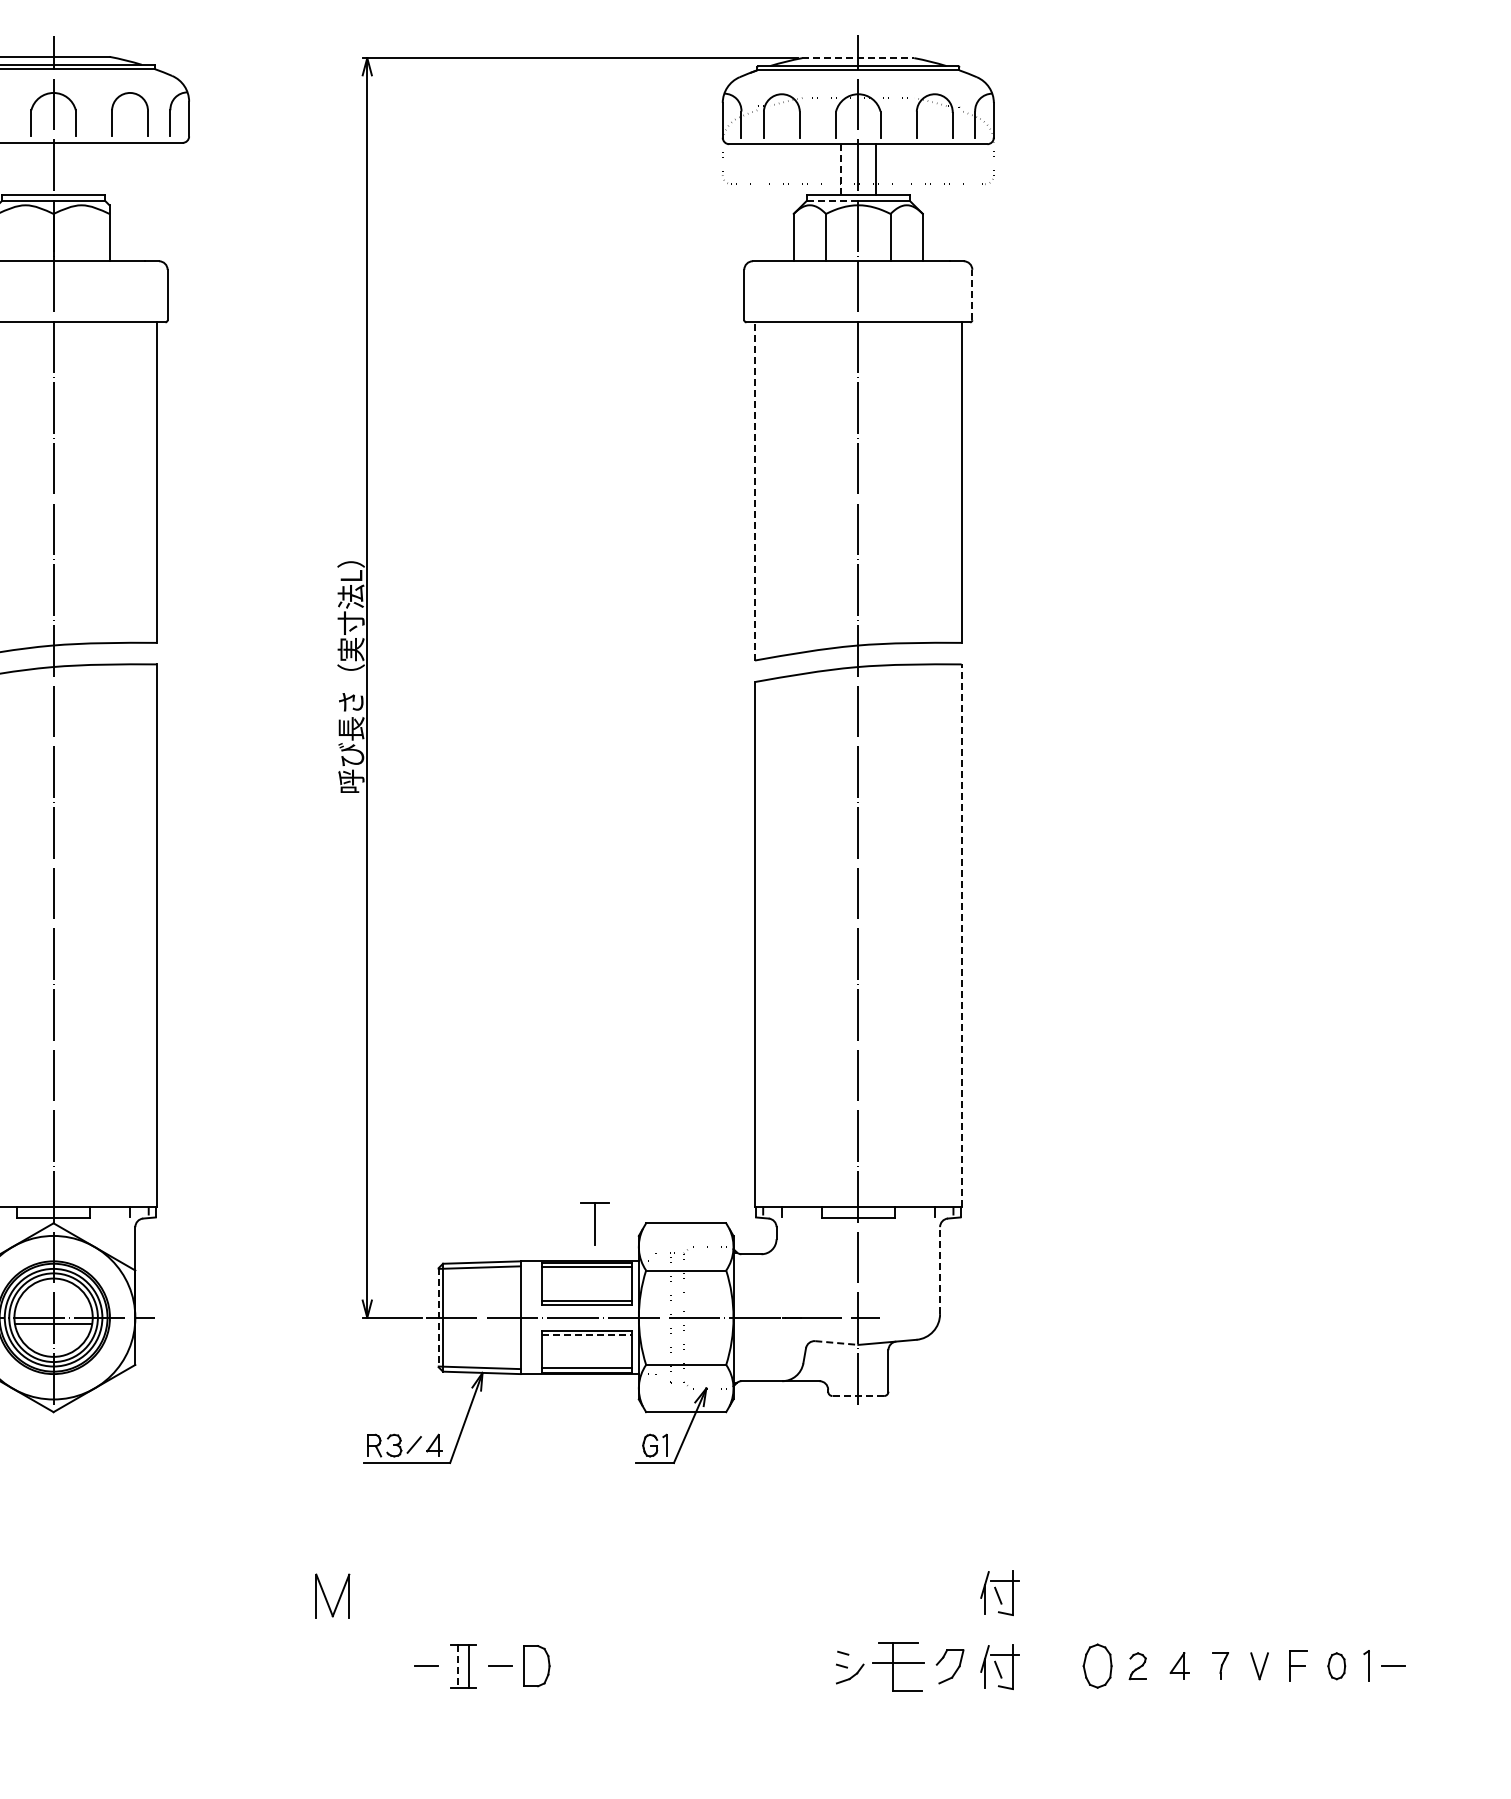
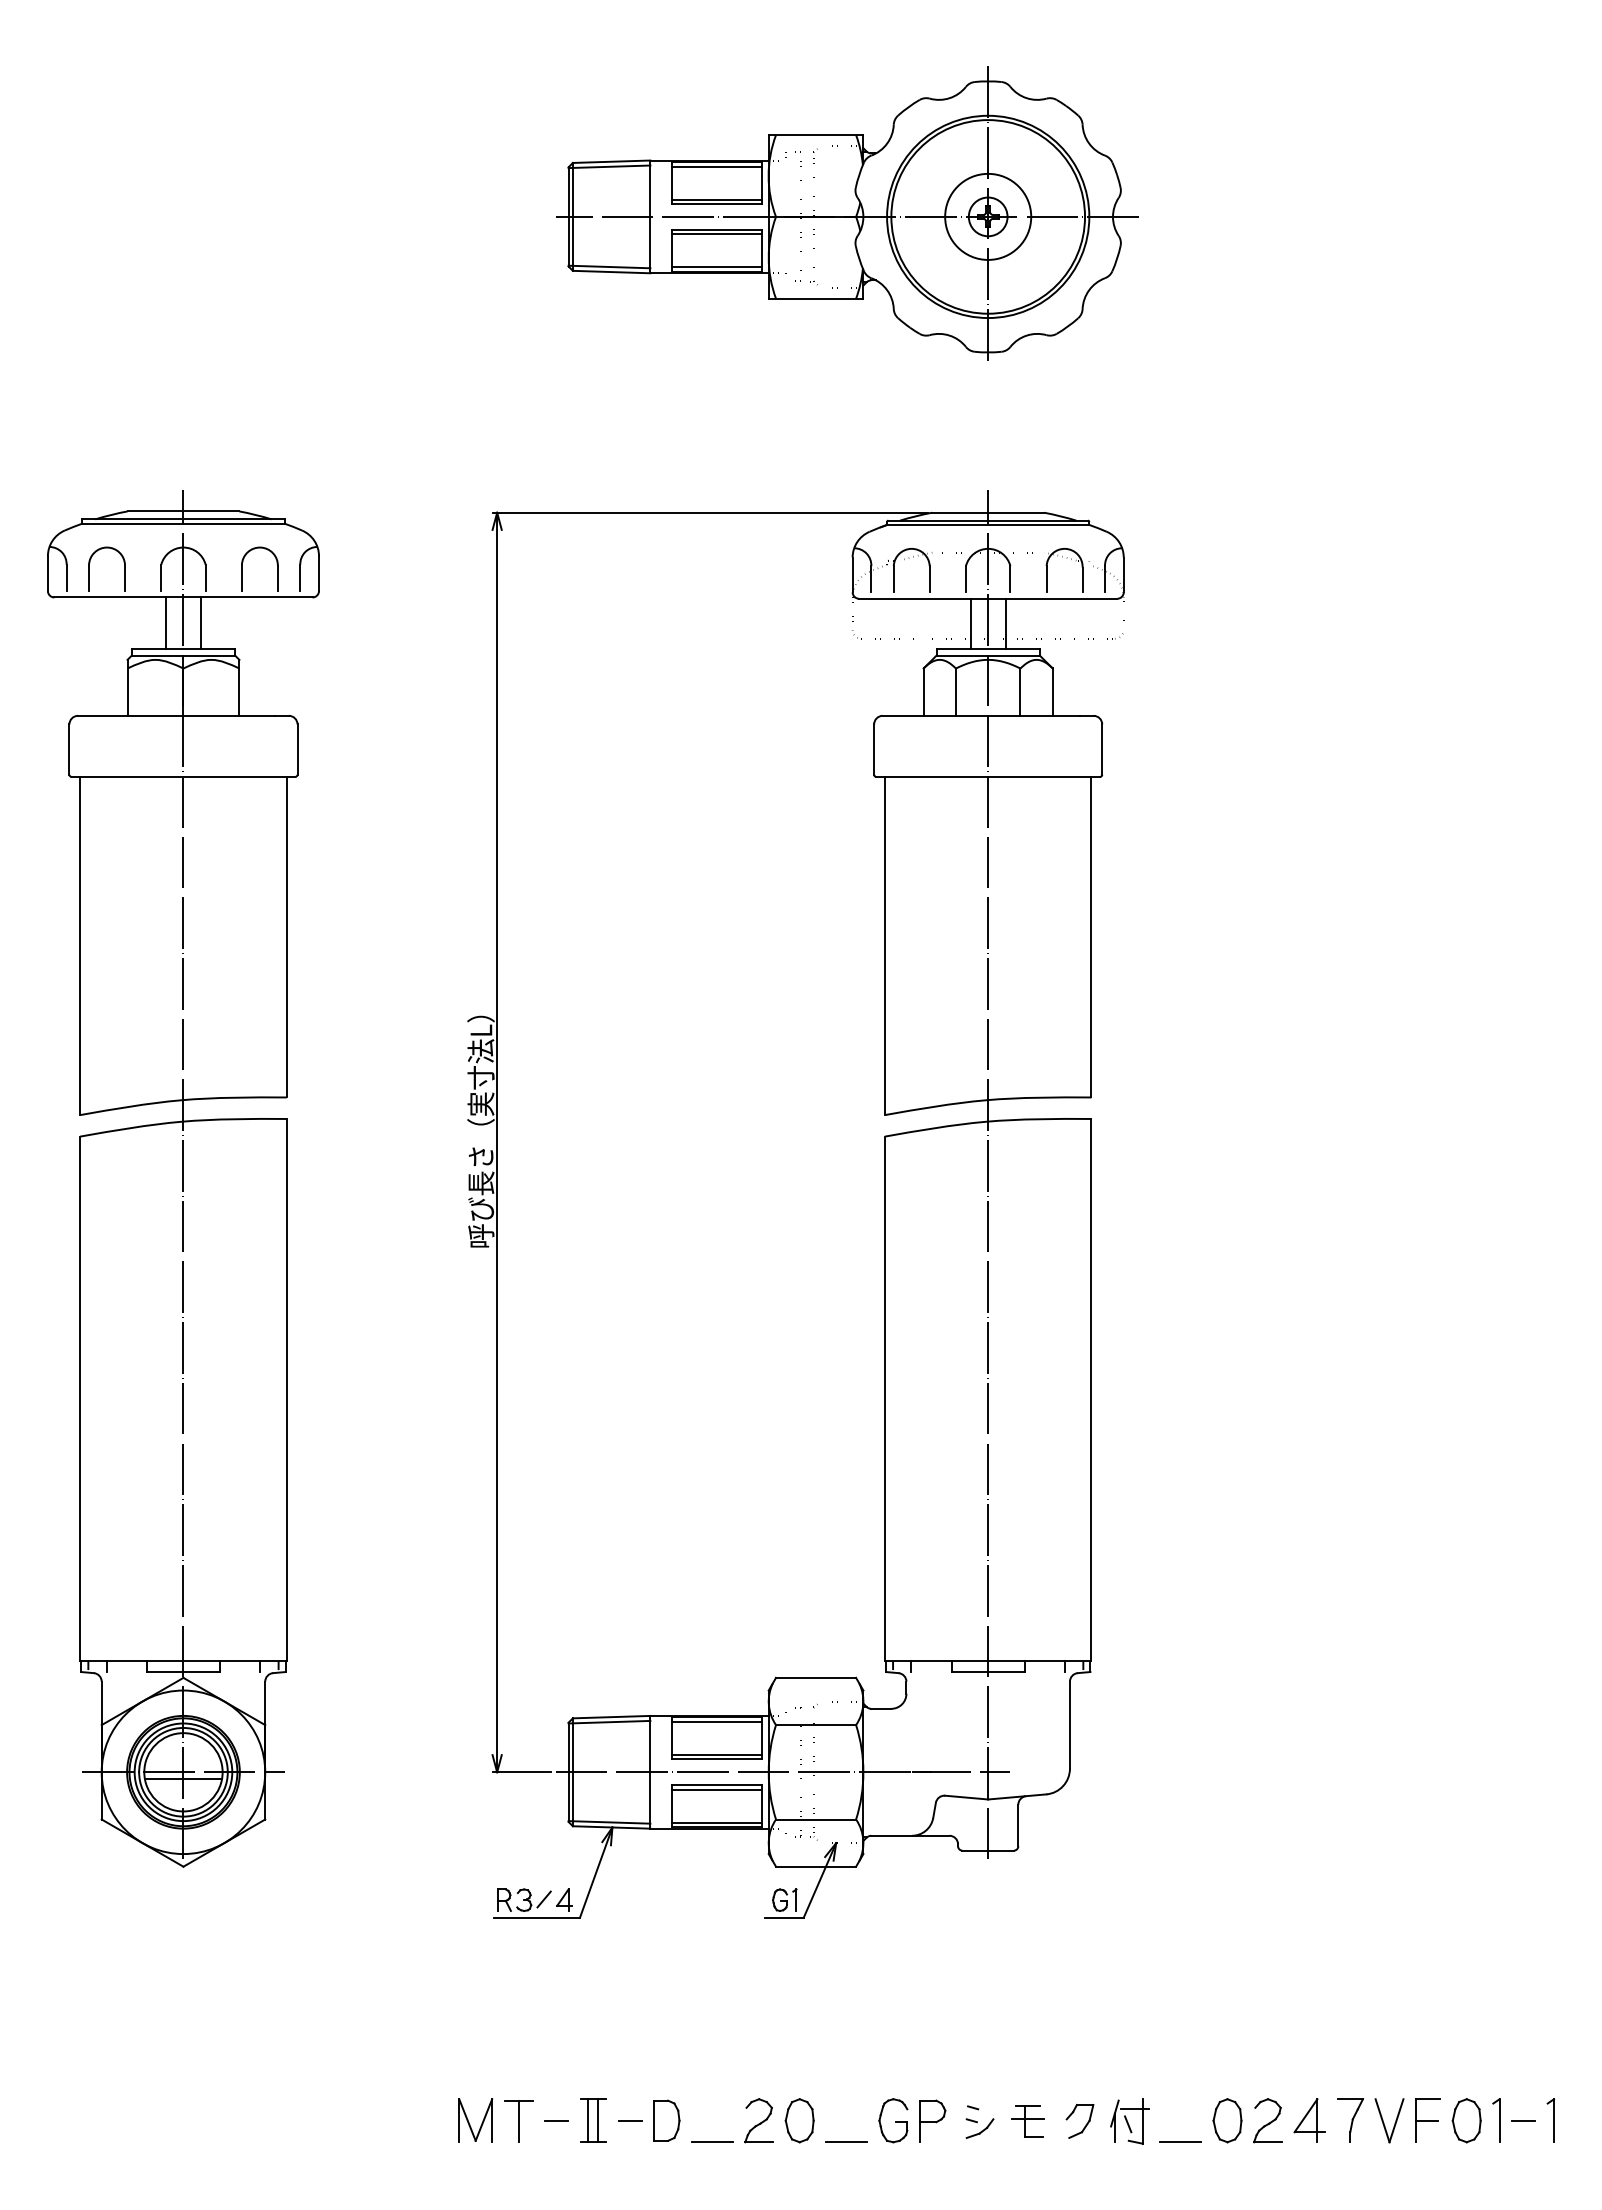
line: (858, 57) -> (988, 512), dashed -> solid
line: (36, 168) -> (166, 623), added
line: (70, 168) -> (200, 623), added
line: (840, 168) -> (970, 623), dashed -> solid
line: (832, 200) -> (962, 655), dashed -> solid
line: (972, 294) -> (1102, 749), dashed -> solid
line: (754, 490) -> (884, 945), dashed -> solid
line: (961, 934) -> (1091, 1389), dashed -> solid
part: (594, 1223) -> (518, 2121), moved
line: (939, 1269) -> (1069, 1724), dashed -> solid
line: (438, 1317) -> (568, 1772), dashed -> solid
line: (587, 1334) -> (717, 1789), dashed -> solid
line: (836, 1342) -> (966, 1797), dashed -> solid
line: (858, 1395) -> (988, 1850), dashed -> solid
part: (999, 1592) -> (1129, 2047), removed
part: (326, 1597) -> (469, 2122), moved
line: (458, 1665) -> (588, 2120), dashed -> solid
part: (628, 1665) -> (758, 2120), added
part: (669, 1665) -> (799, 2120), added
part: (763, 1665) -> (893, 2120), added
part: (802, 1665) -> (932, 2120), added
part: (1137, 1665) -> (1267, 2120), size x1.67
part: (1179, 1665) -> (1309, 2120), size x1.67
part: (1220, 1665) -> (1350, 2120), size x1.67
part: (1259, 1665) -> (1389, 2120), size x1.67
part: (1297, 1665) -> (1427, 2120), size x1.43
part: (1336, 1665) -> (1466, 2120), size x1.67
part: (1366, 1665) -> (1496, 2120), size x1.43
part: (1420, 1665) -> (1550, 2120), added
part: (897, 1666) -> (1027, 2121), size x0.62
line: (582, 1687) -> (712, 2142), added
line: (716, 1687) -> (846, 2142), added
line: (1050, 1687) -> (1180, 2142), added

